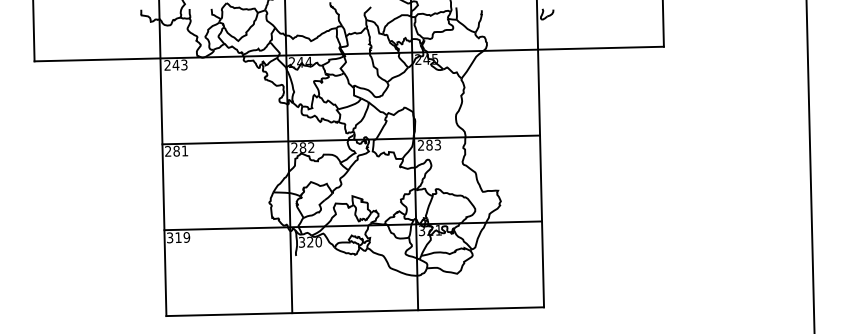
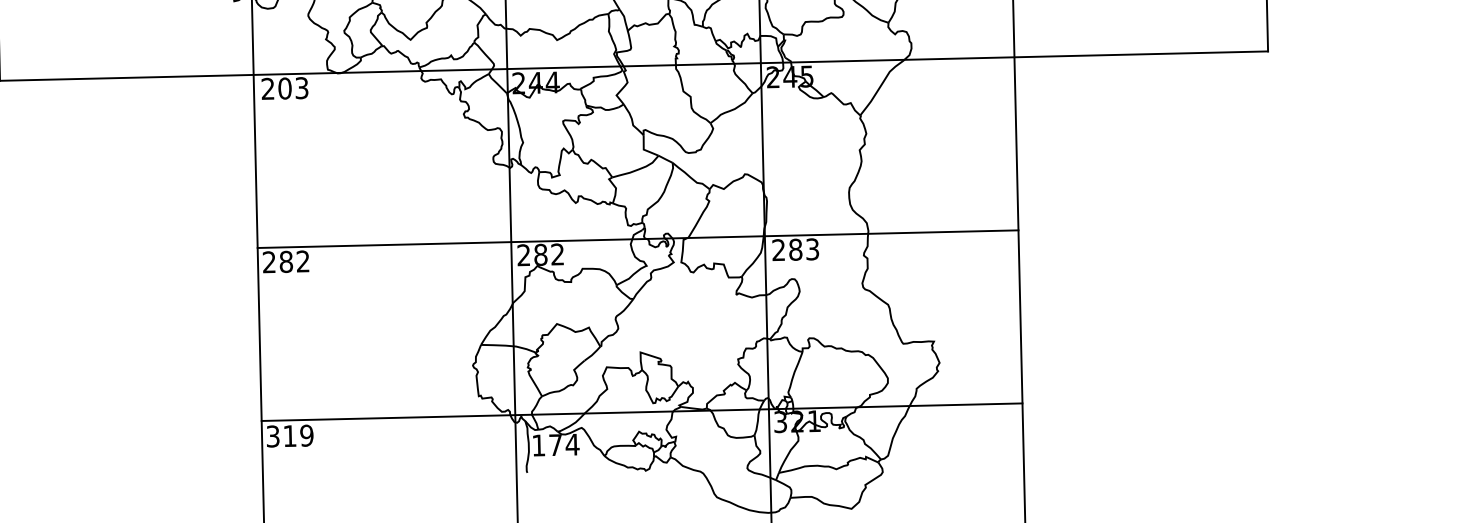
text: (175, 64) -> (283, 87), 243 -> 203
text: (184, 150) -> (302, 260), 281 -> 282
text: (310, 241) -> (555, 443), 320 -> 174

